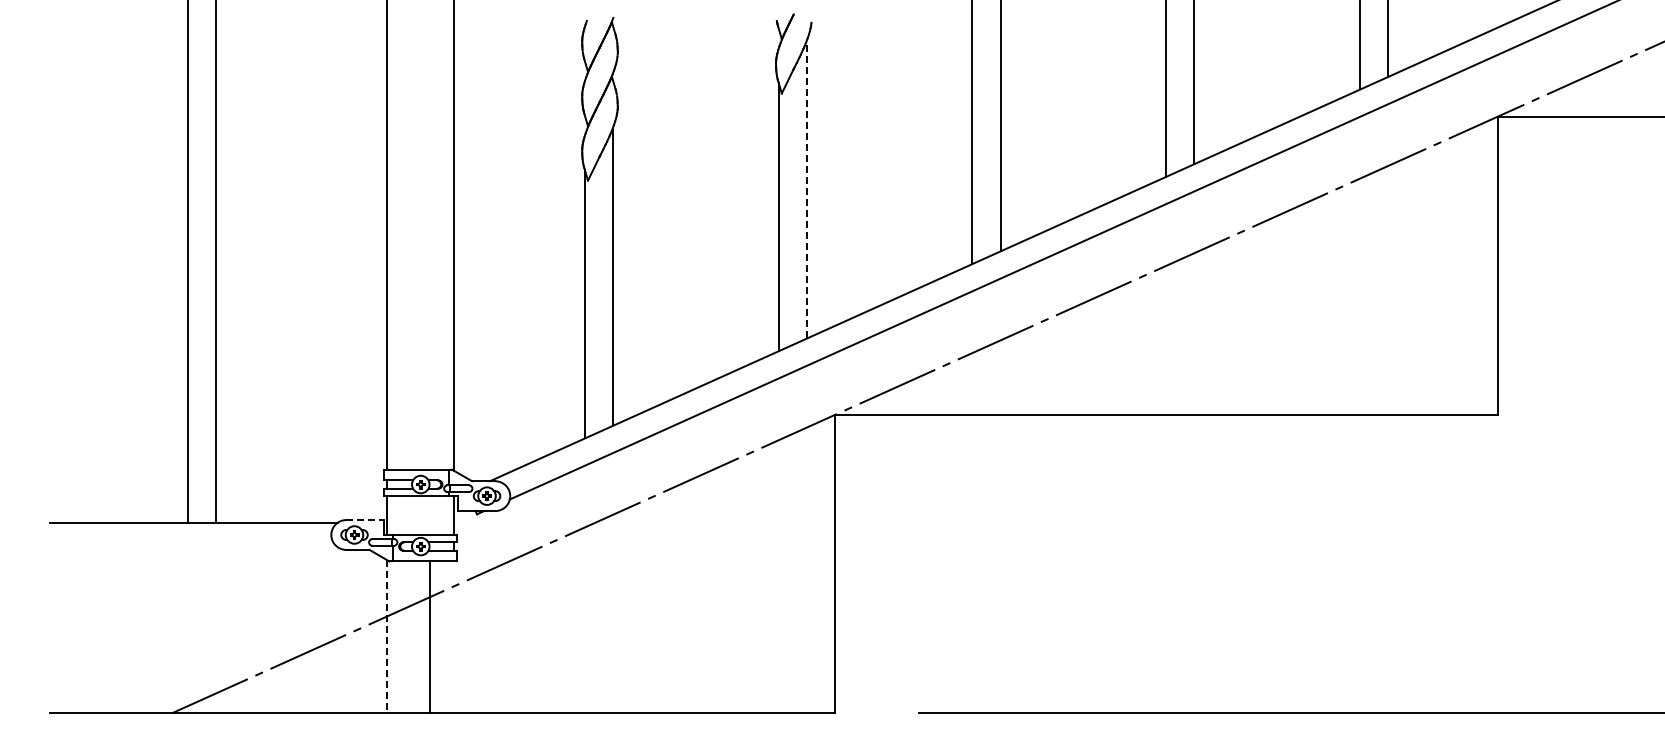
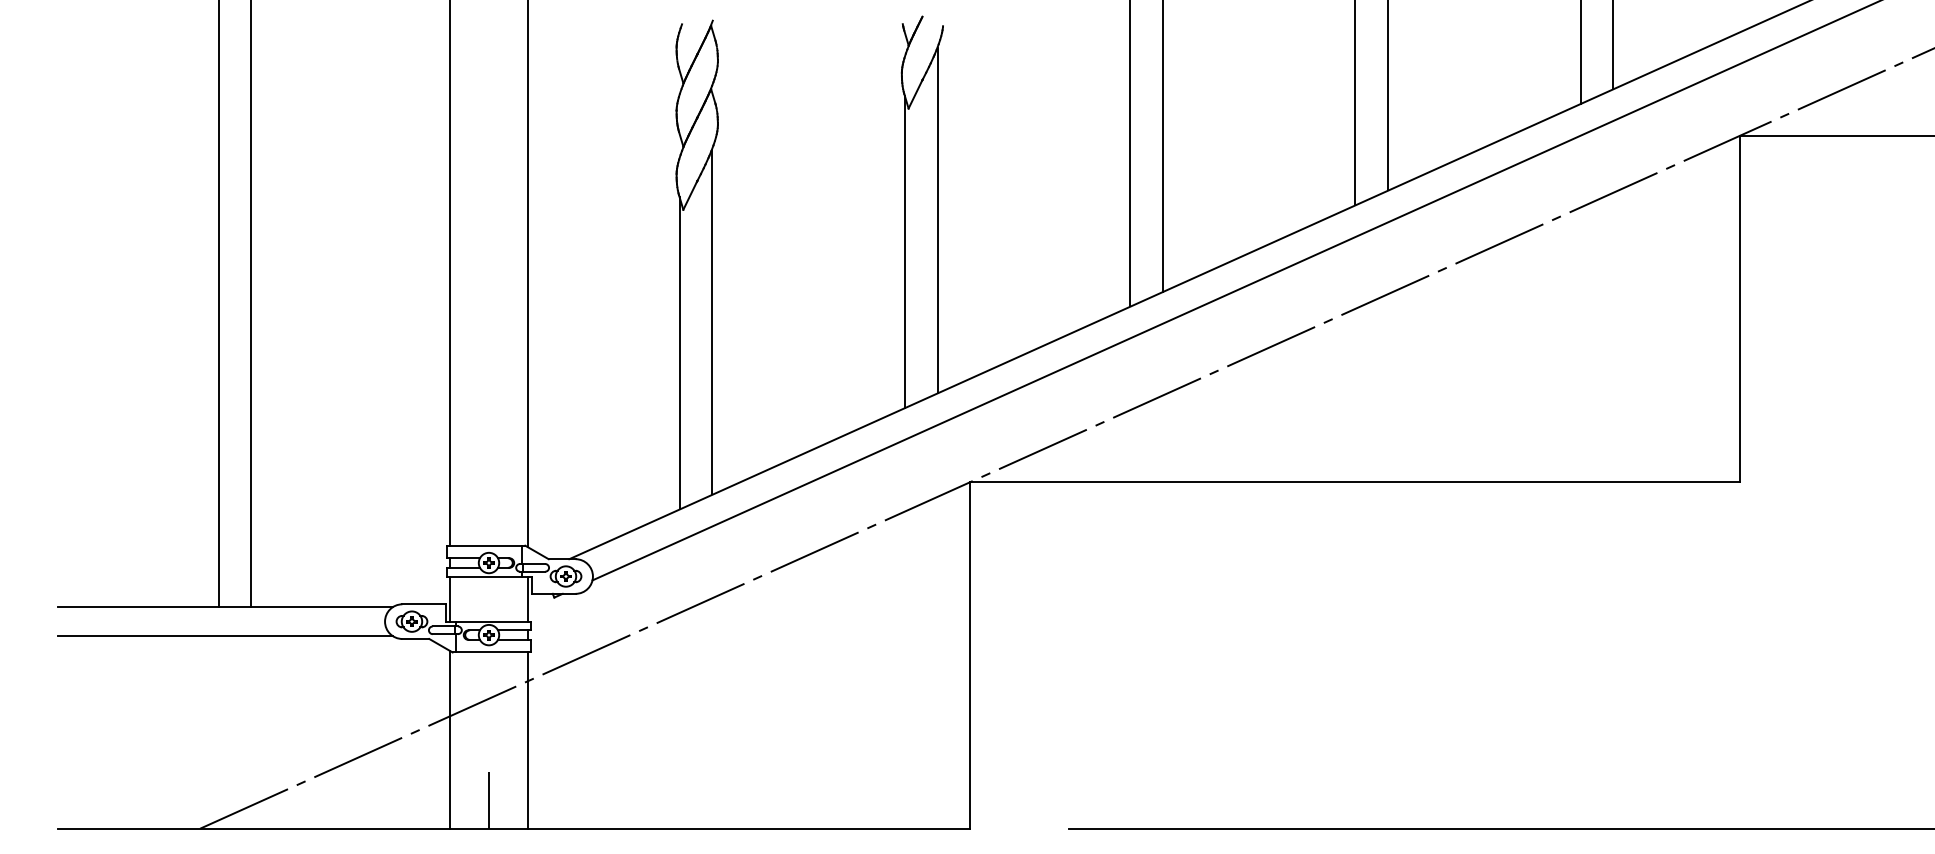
line: (806, 189) -> (937, 220), dashed -> solid
line: (364, 520) -> (423, 604), dashed -> solid
line: (193, 547) -> (224, 636), added
line: (387, 637) -> (450, 740), dashed -> solid
line: (430, 637) -> (528, 740), moved
line: (420, 688) -> (488, 800), added

